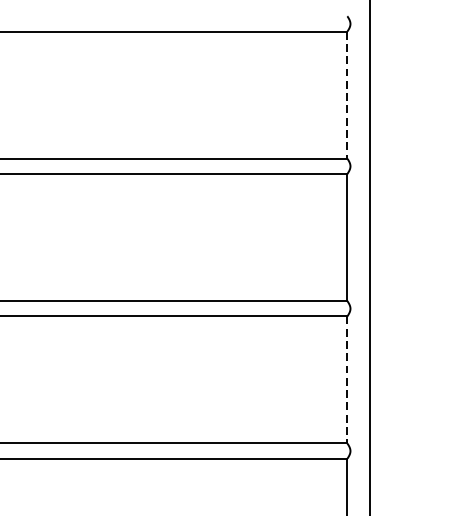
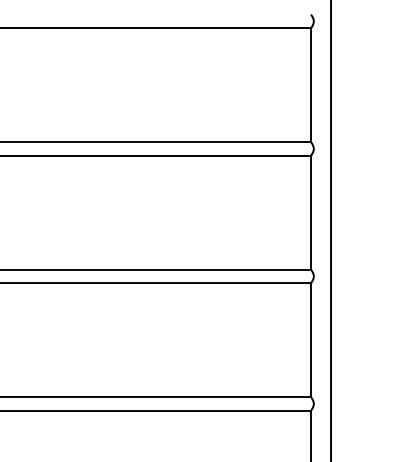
line: (347, 95) -> (311, 85), dashed -> solid
line: (347, 380) -> (311, 340), dashed -> solid

